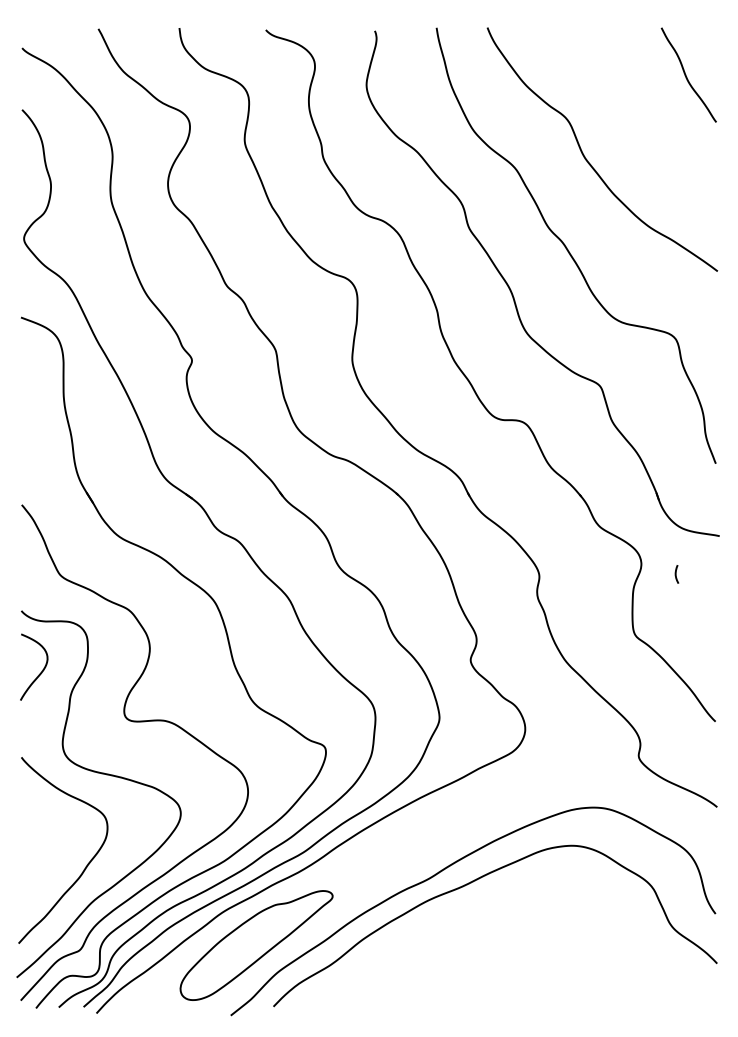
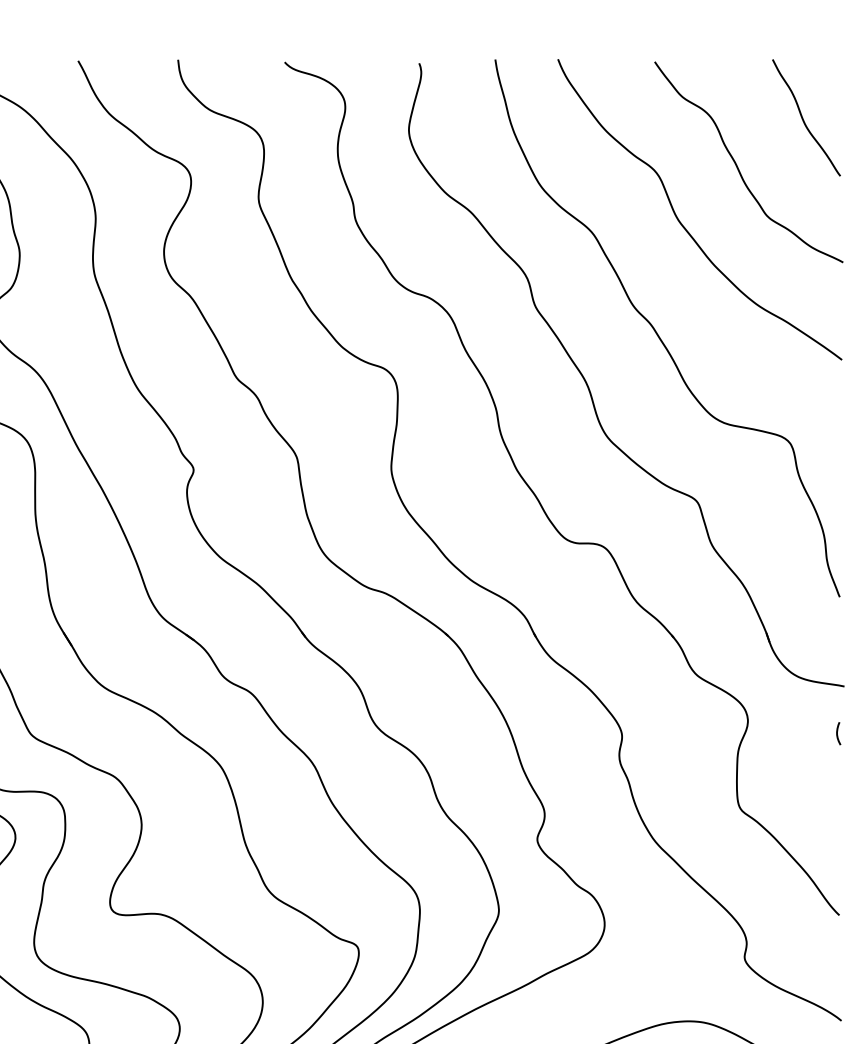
curve: (633, 113) -> (738, 165), added
curve: (676, 574) -> (838, 733), moved

